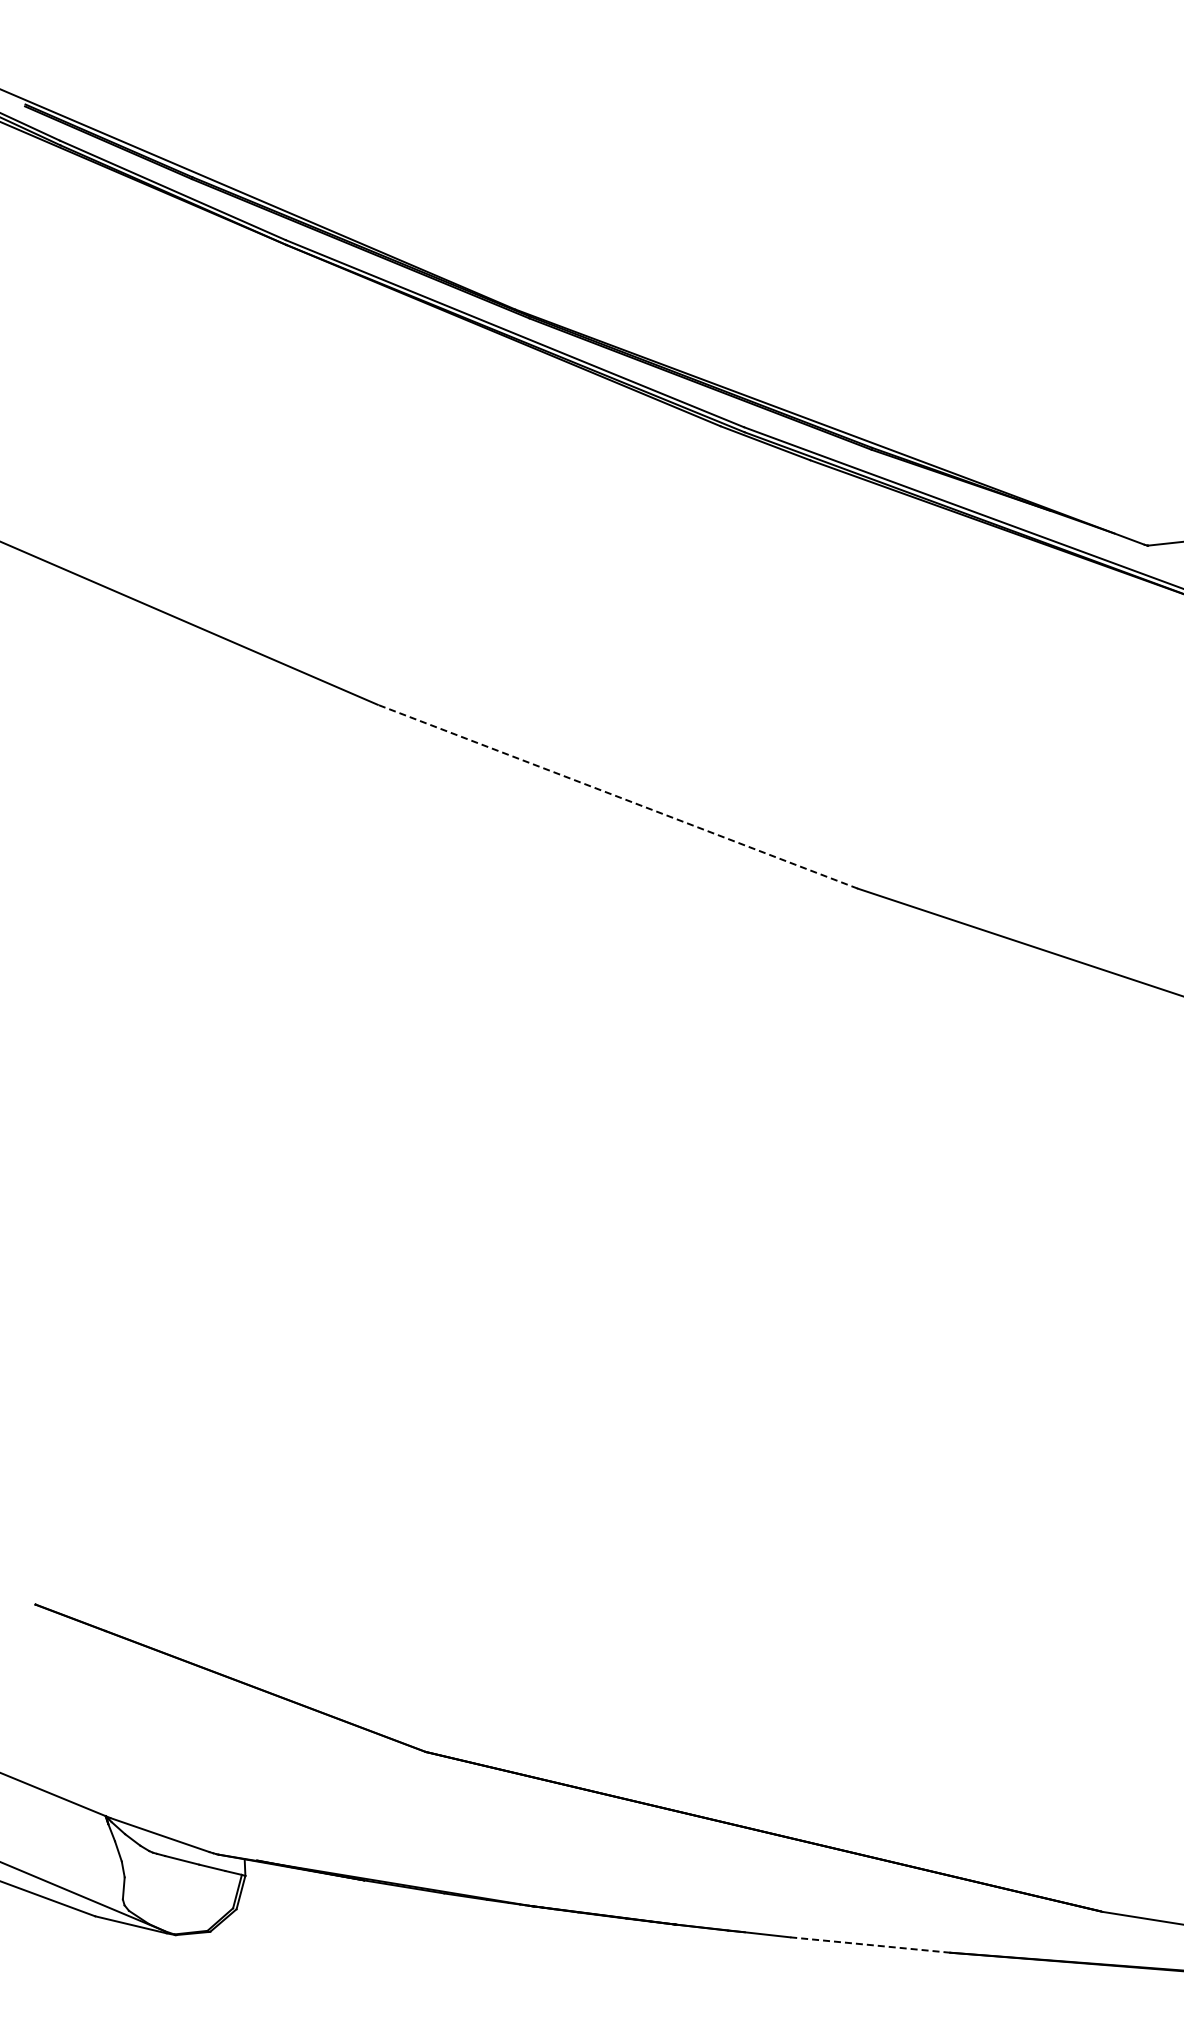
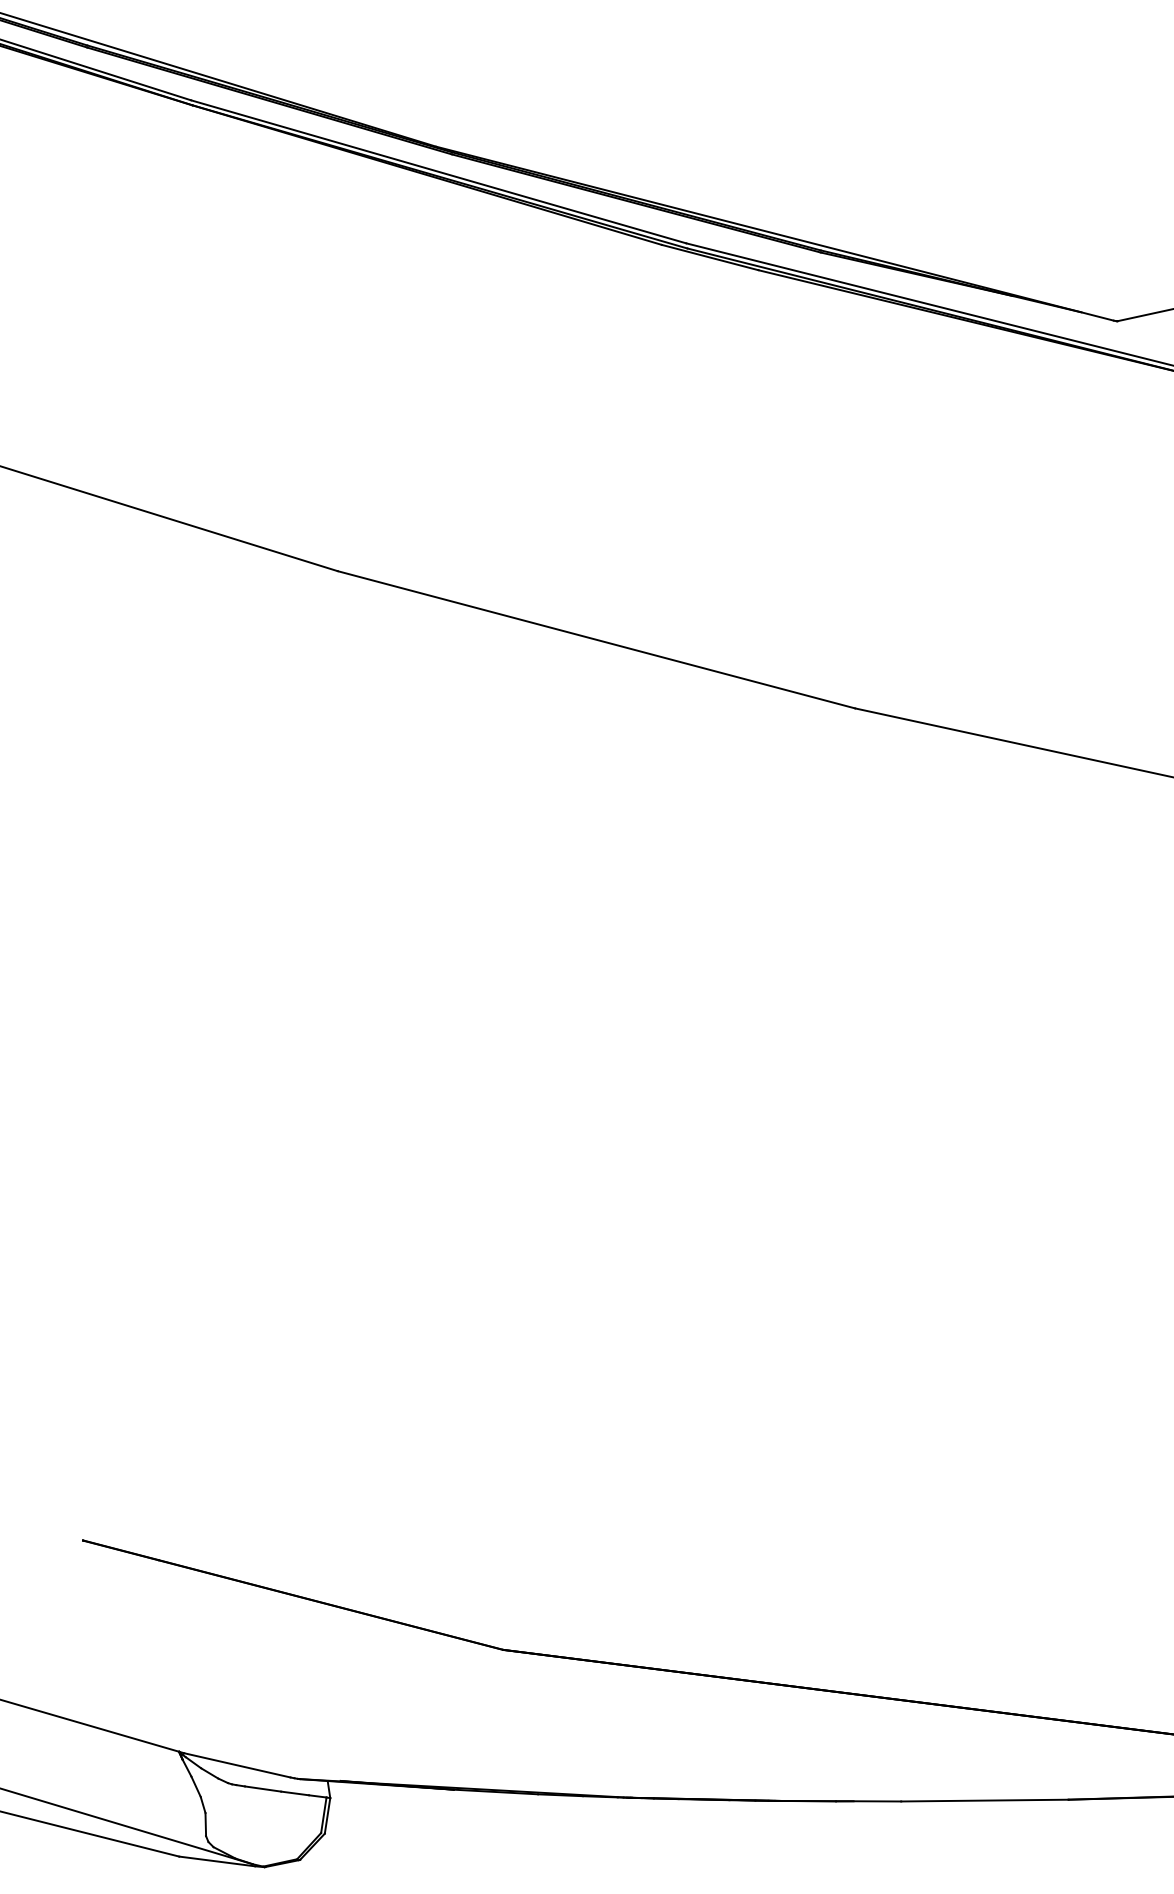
line: (617, 796) -> (596, 639), dashed -> solid
line: (869, 1945) -> (984, 1801), dashed -> solid

